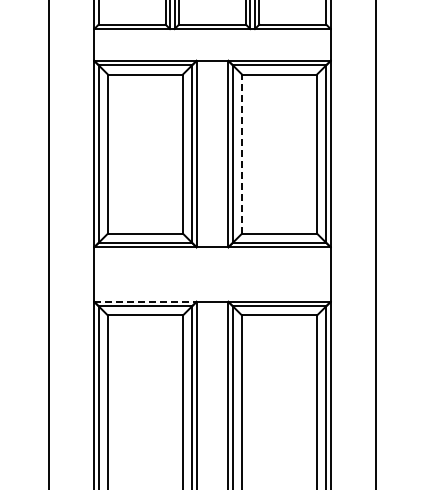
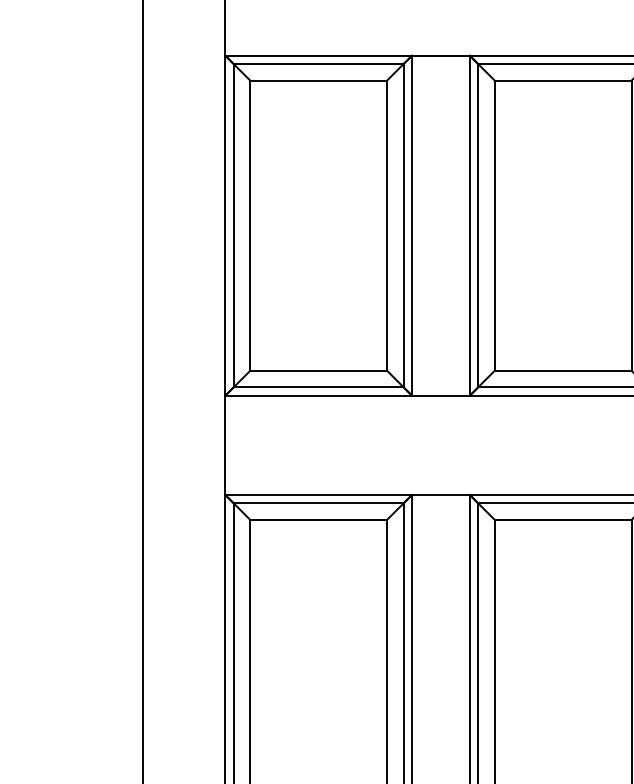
line: (242, 154) -> (495, 226), dashed -> solid
line: (145, 301) -> (318, 494), dashed -> solid

